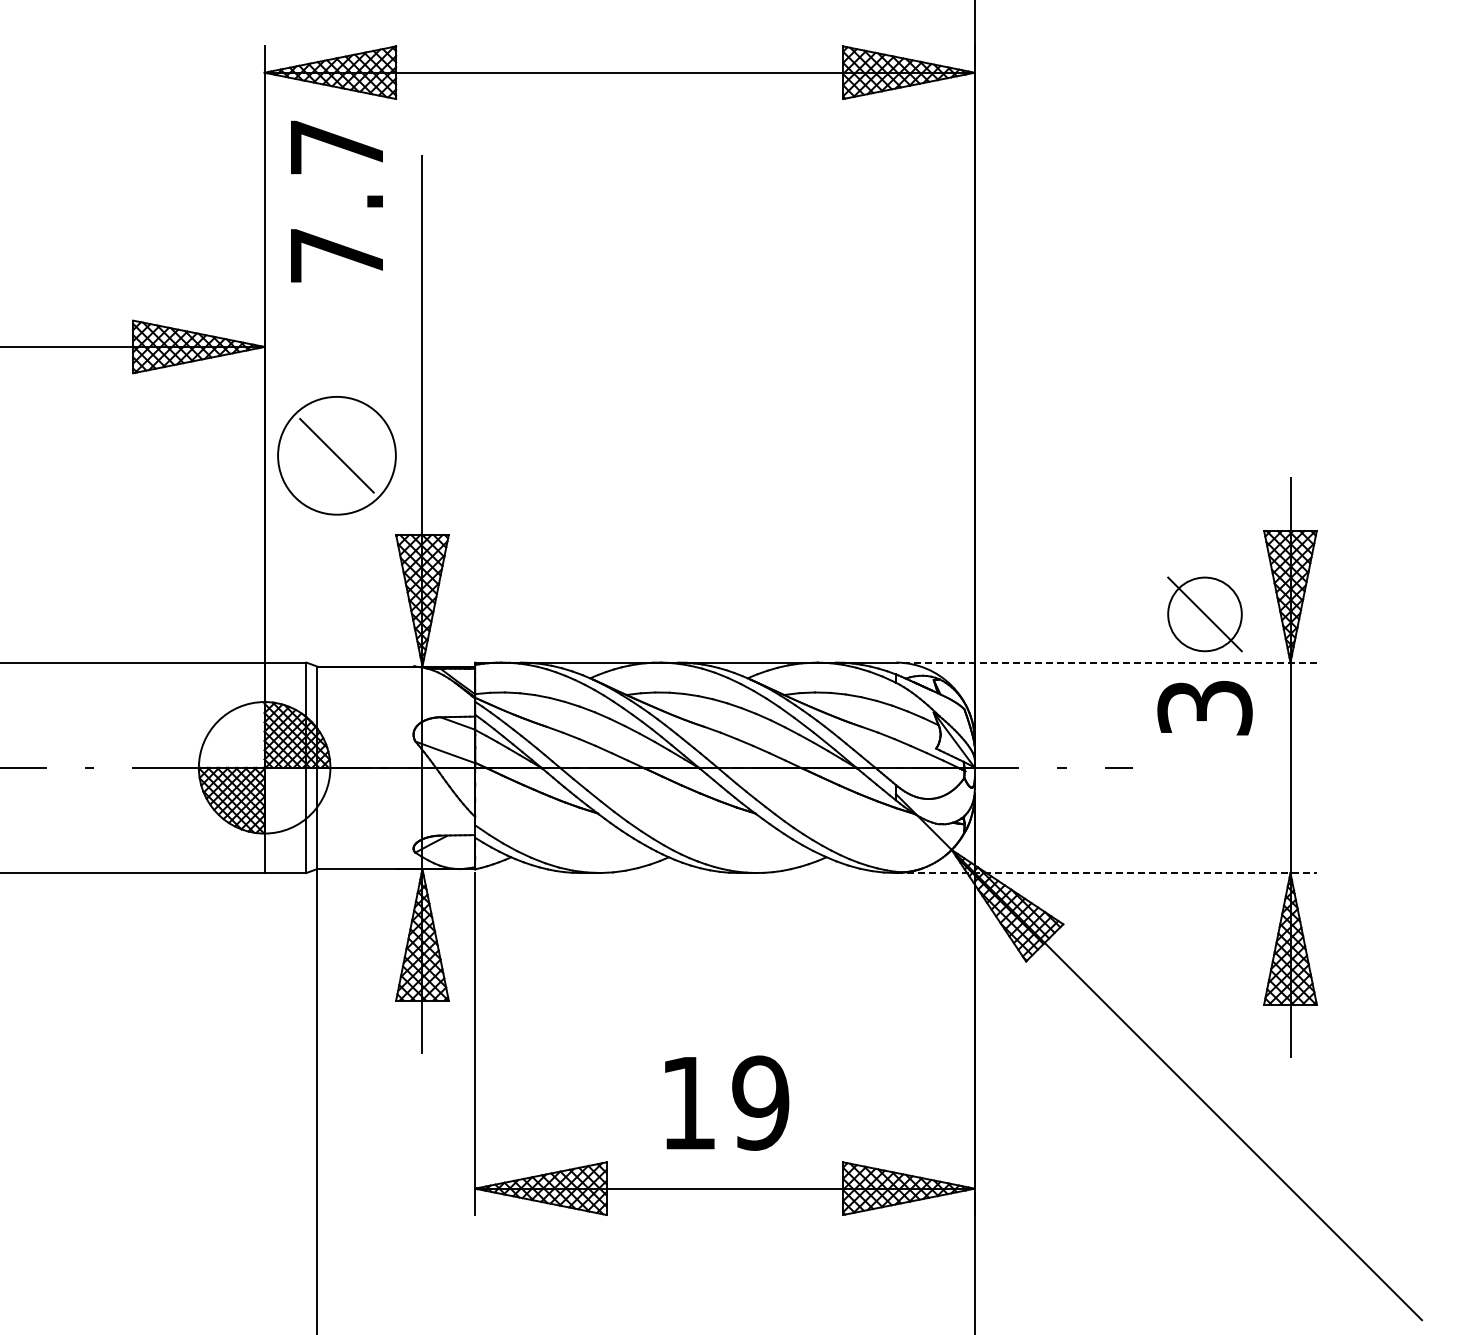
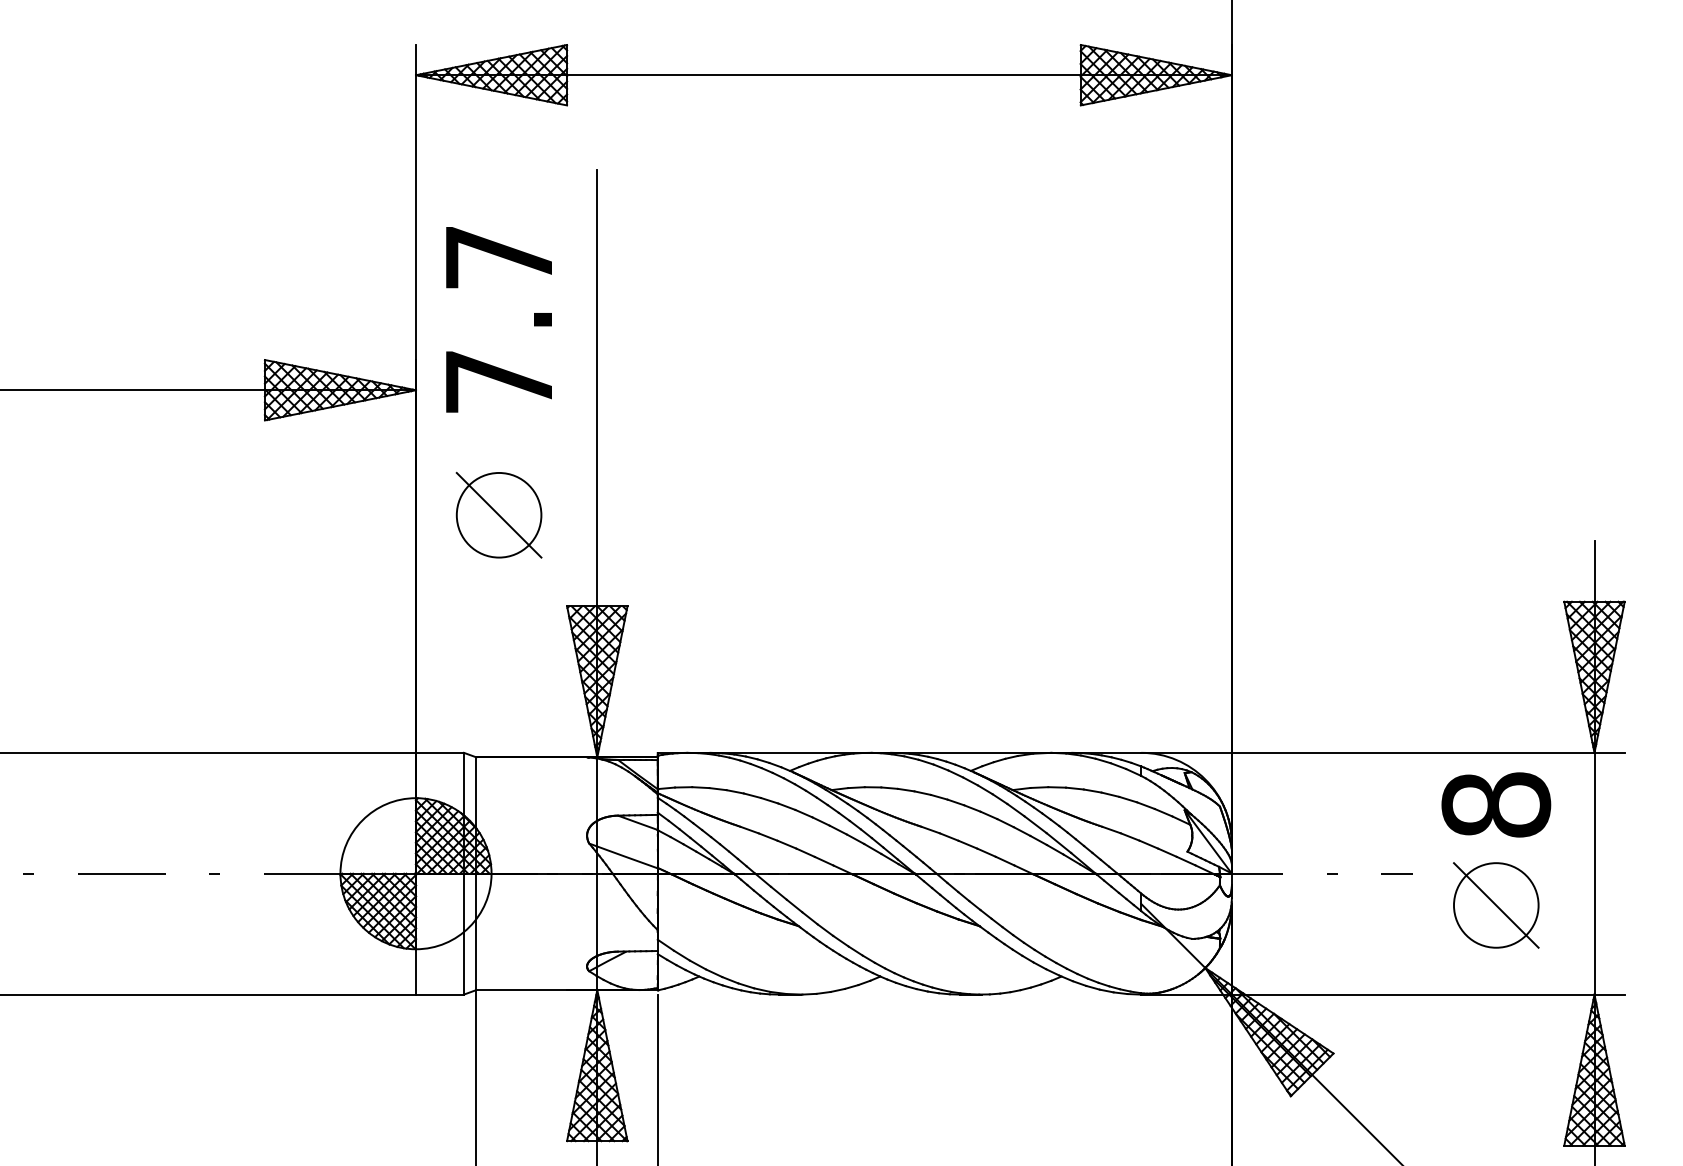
text: (336, 201) -> (498, 319), moved
circle: (336, 455) -> (498, 514), size x0.62
part: (1204, 614) -> (1495, 905), moved
line: (1105, 662) -> (1381, 752), dashed -> solid
text: (1204, 707) -> (1495, 804), 3 -> 8
line: (1106, 873) -> (1383, 995), dashed -> solid

